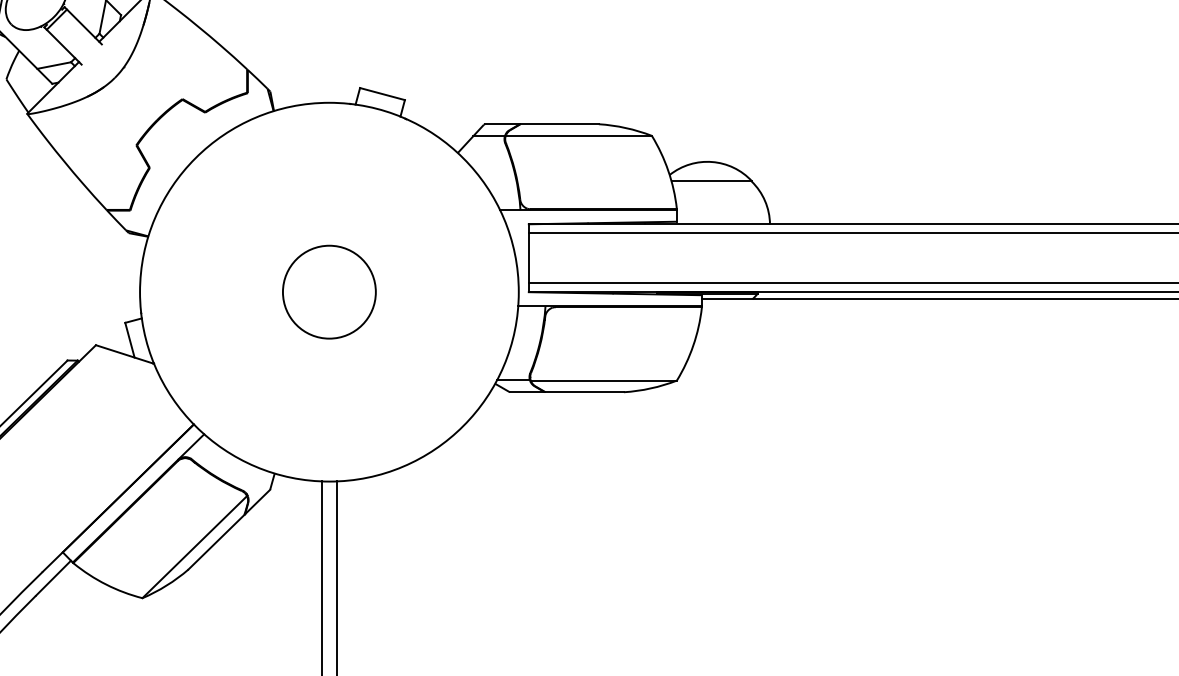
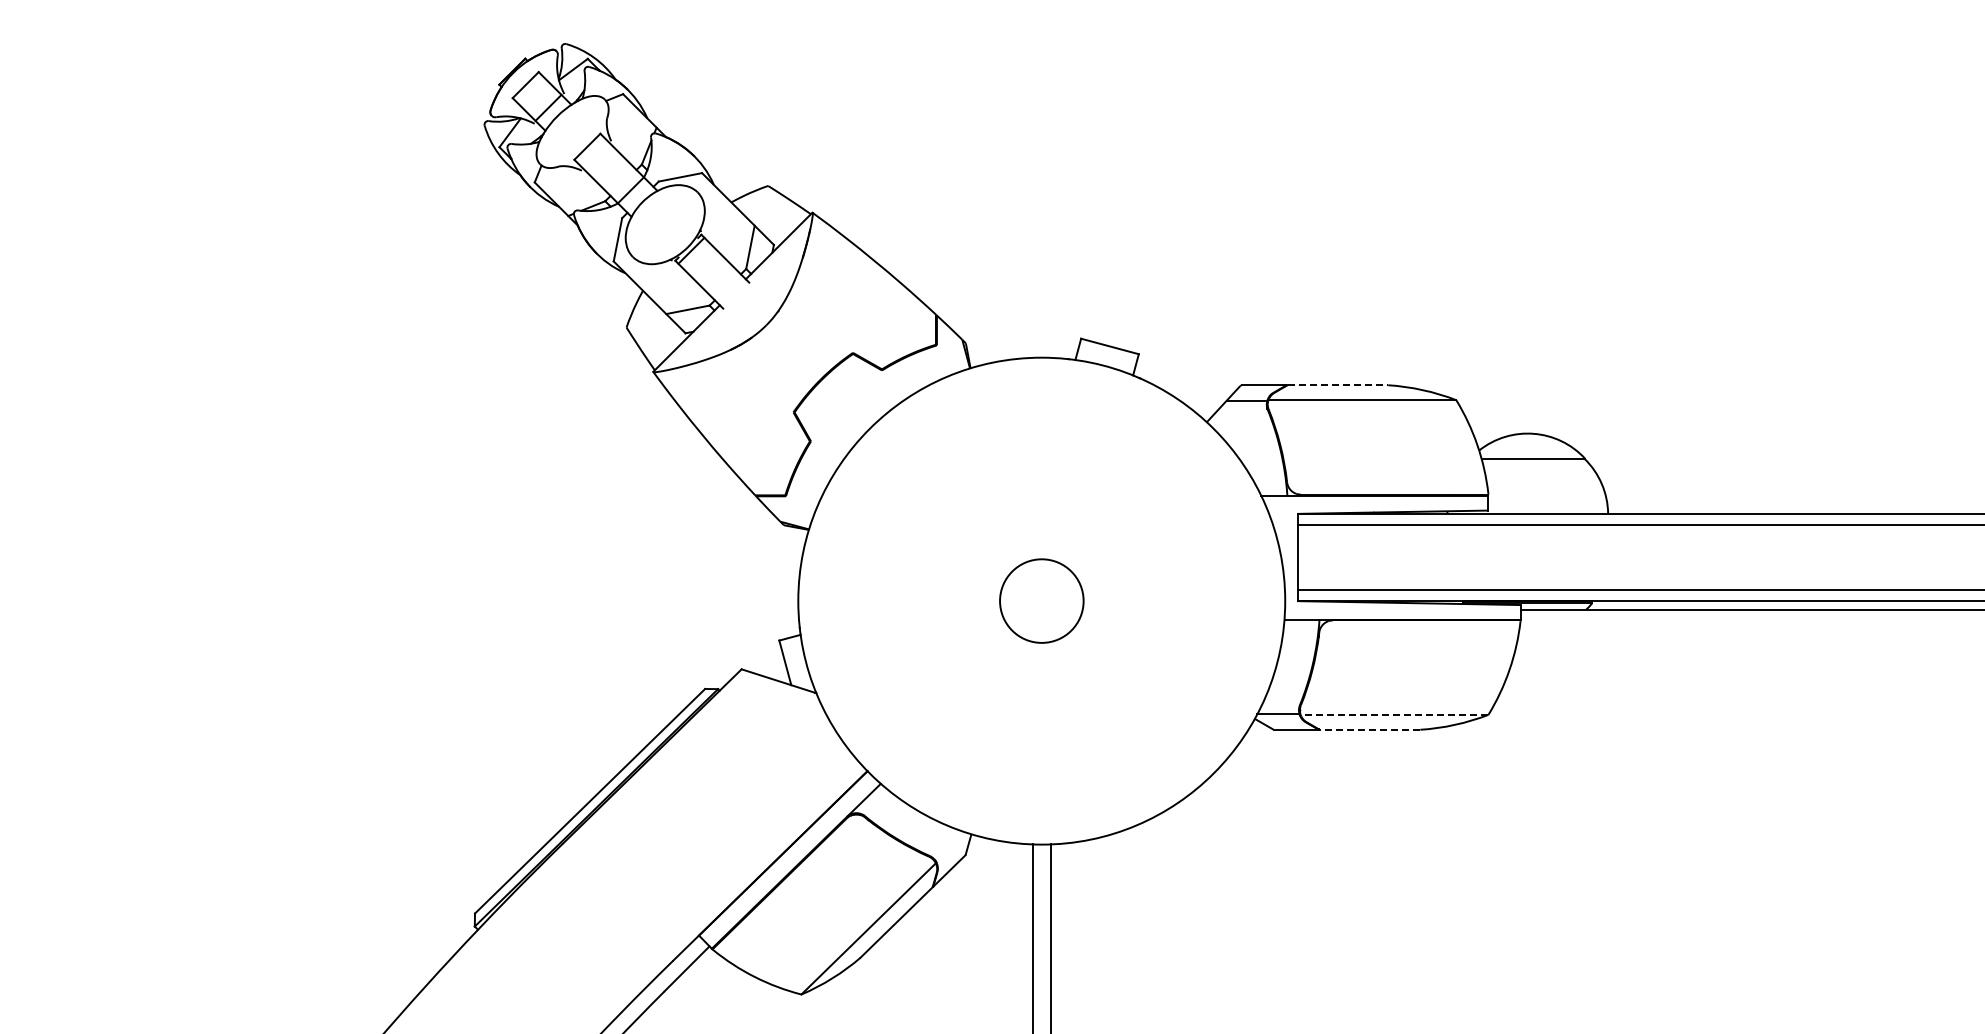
line: (560, 124) -> (1338, 385), solid -> dashed
circle: (329, 291) -> (1041, 600), size x0.7
line: (603, 380) -> (1394, 714), solid -> dashed
line: (584, 392) -> (1369, 729), solid -> dashed

